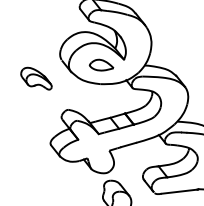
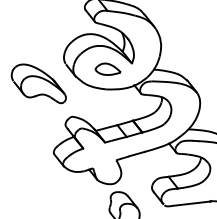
part: (36, 78) -> (38, 83), size x1.67

